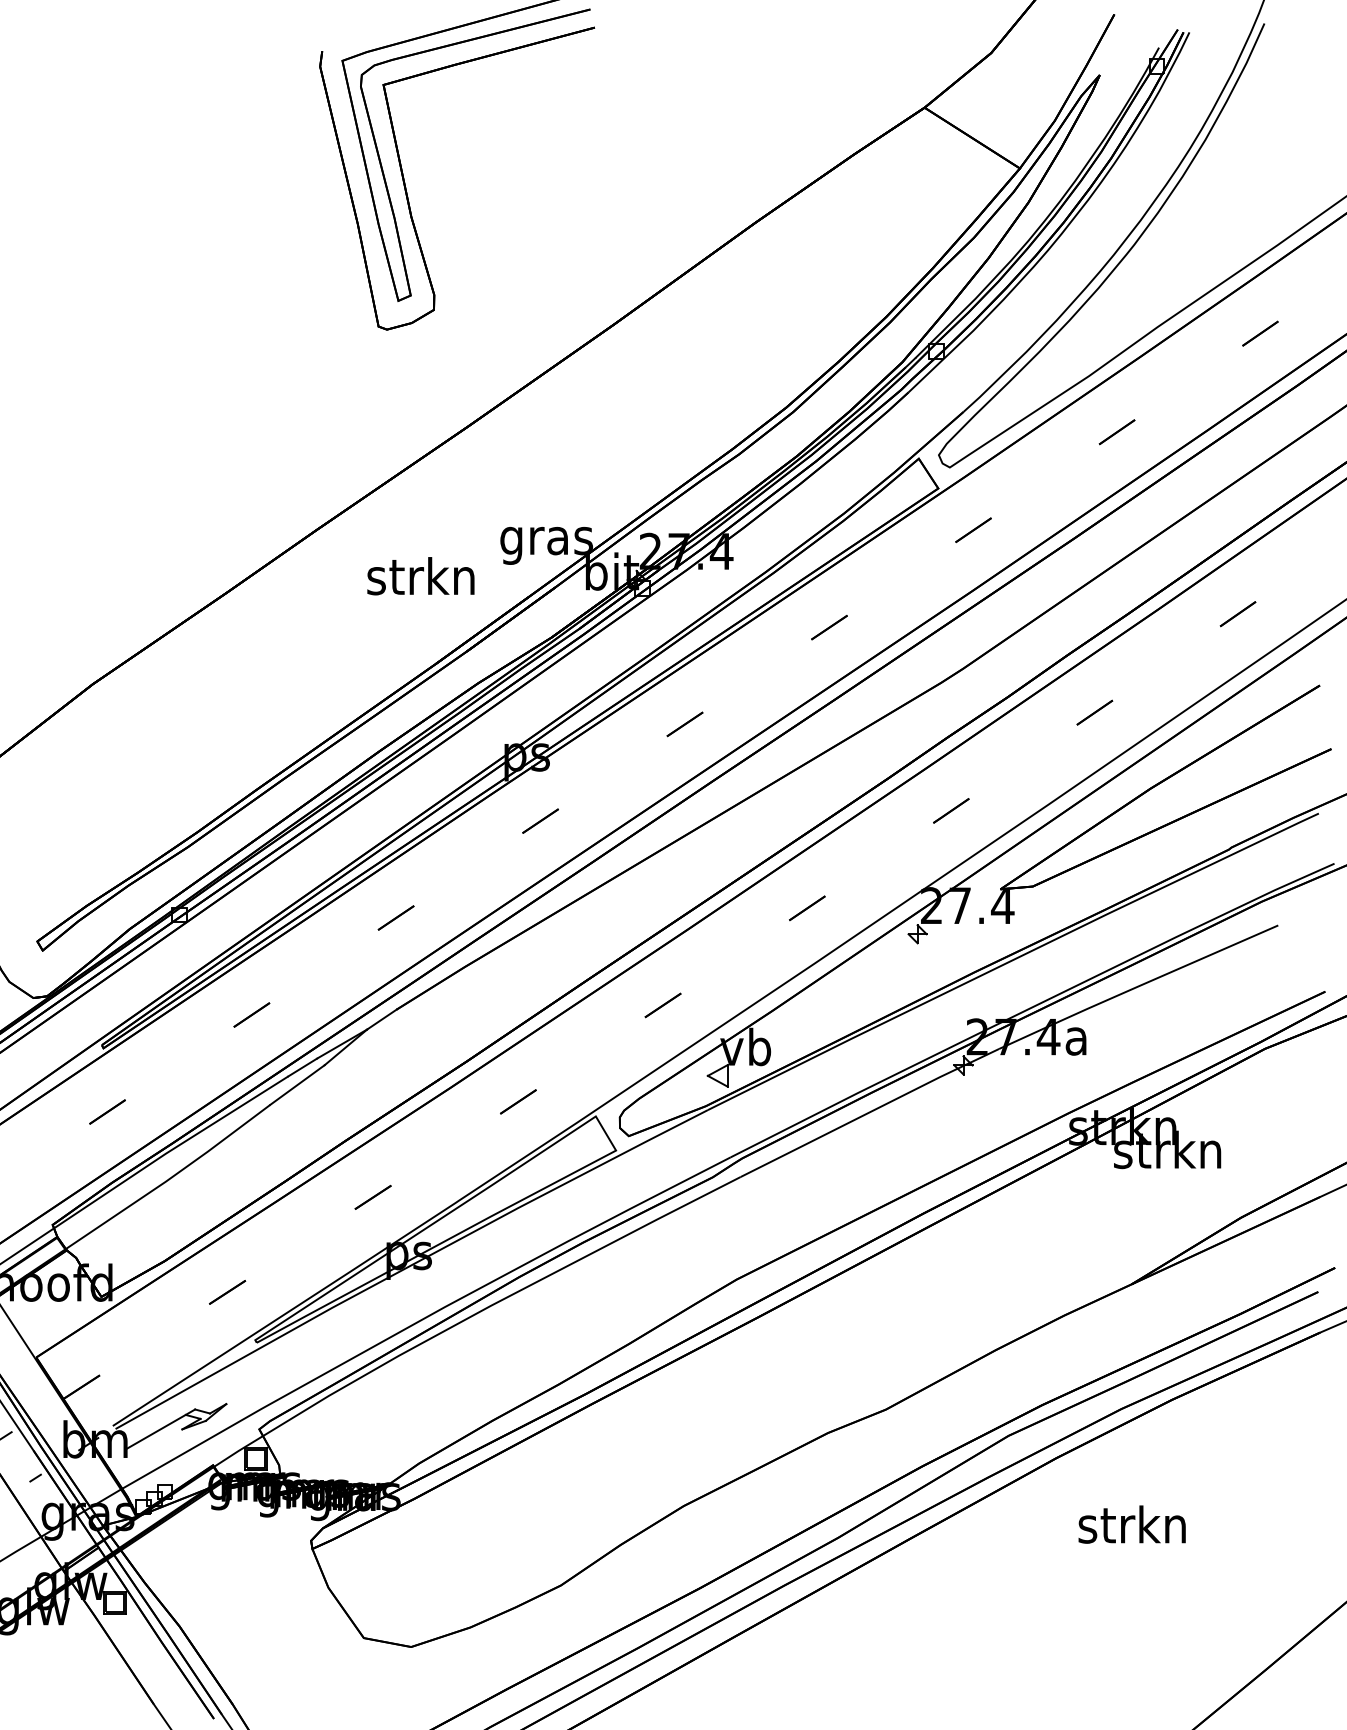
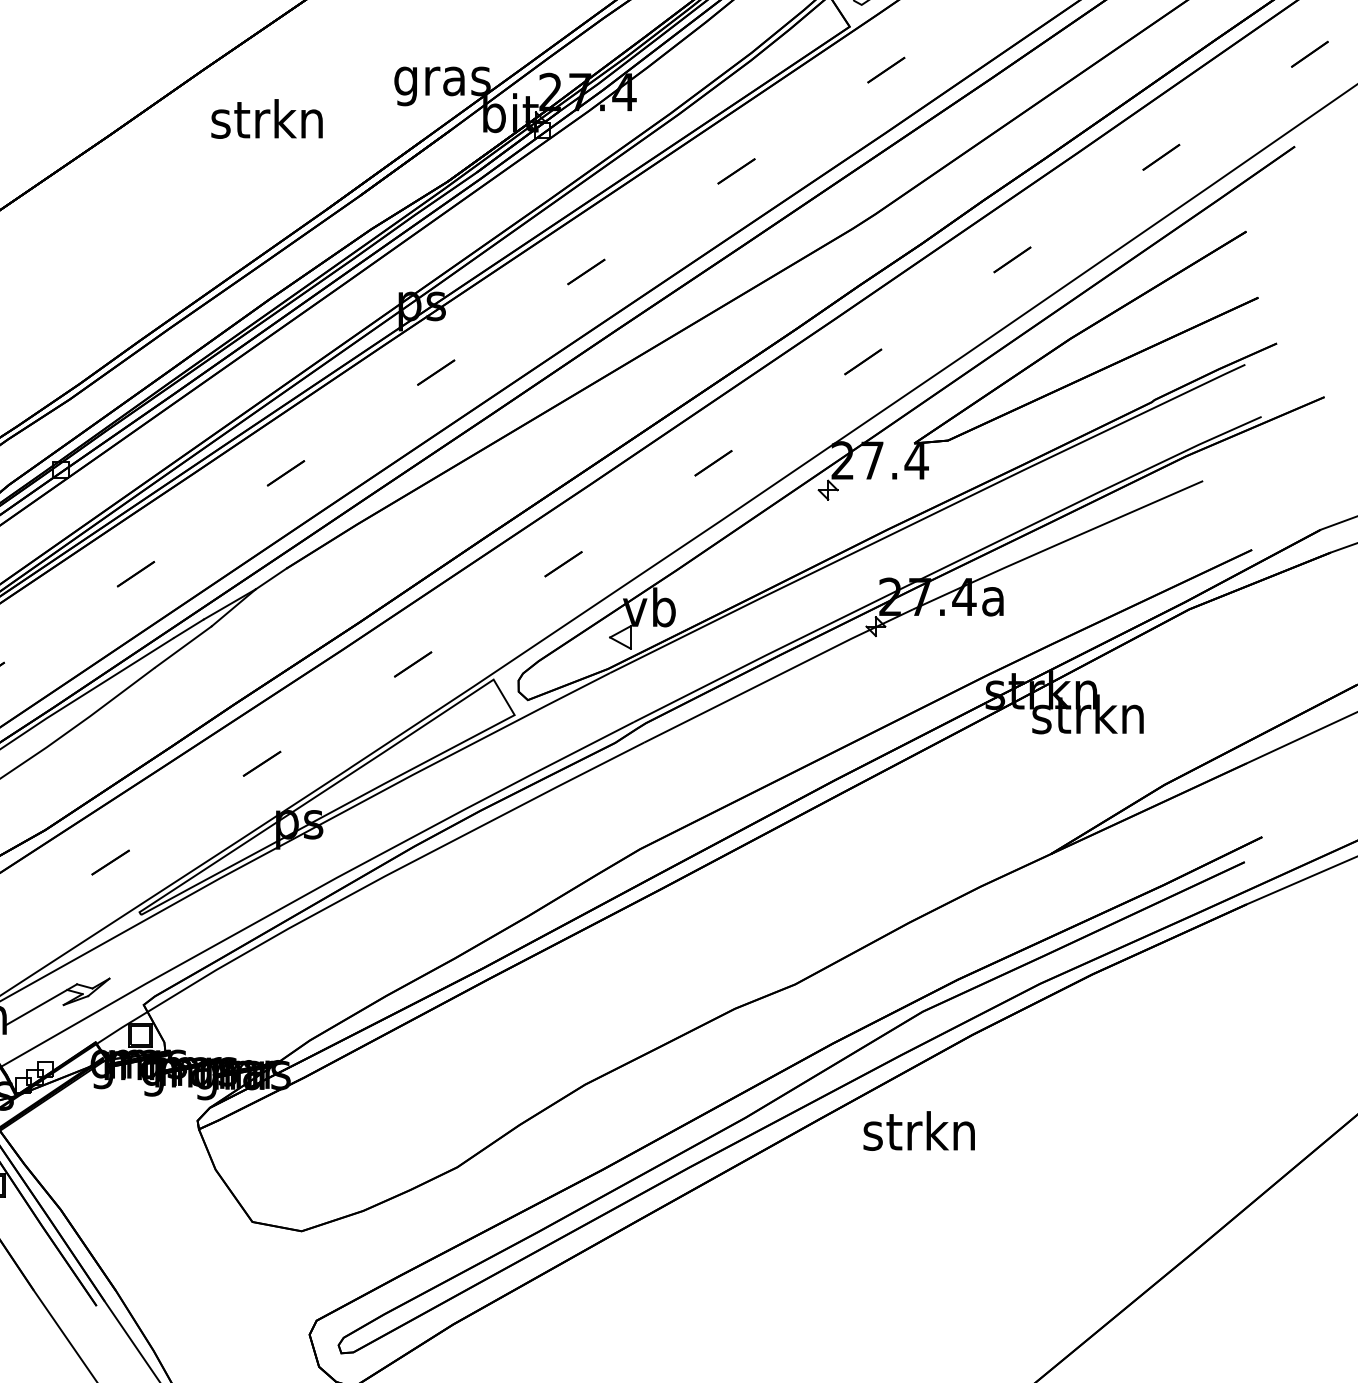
text: (420, 576) -> (266, 119), moved
text: (1131, 1524) -> (918, 1130), moved

